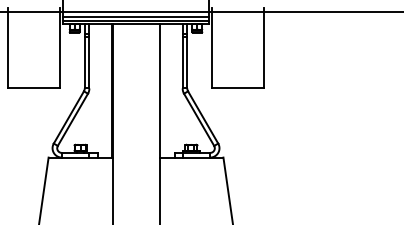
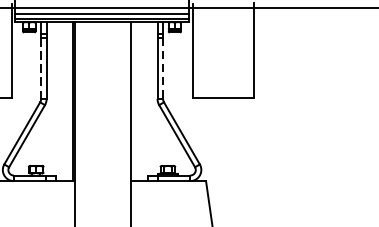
line: (84, 62) -> (40, 68), solid -> dashed
line: (187, 62) -> (163, 68), solid -> dashed

